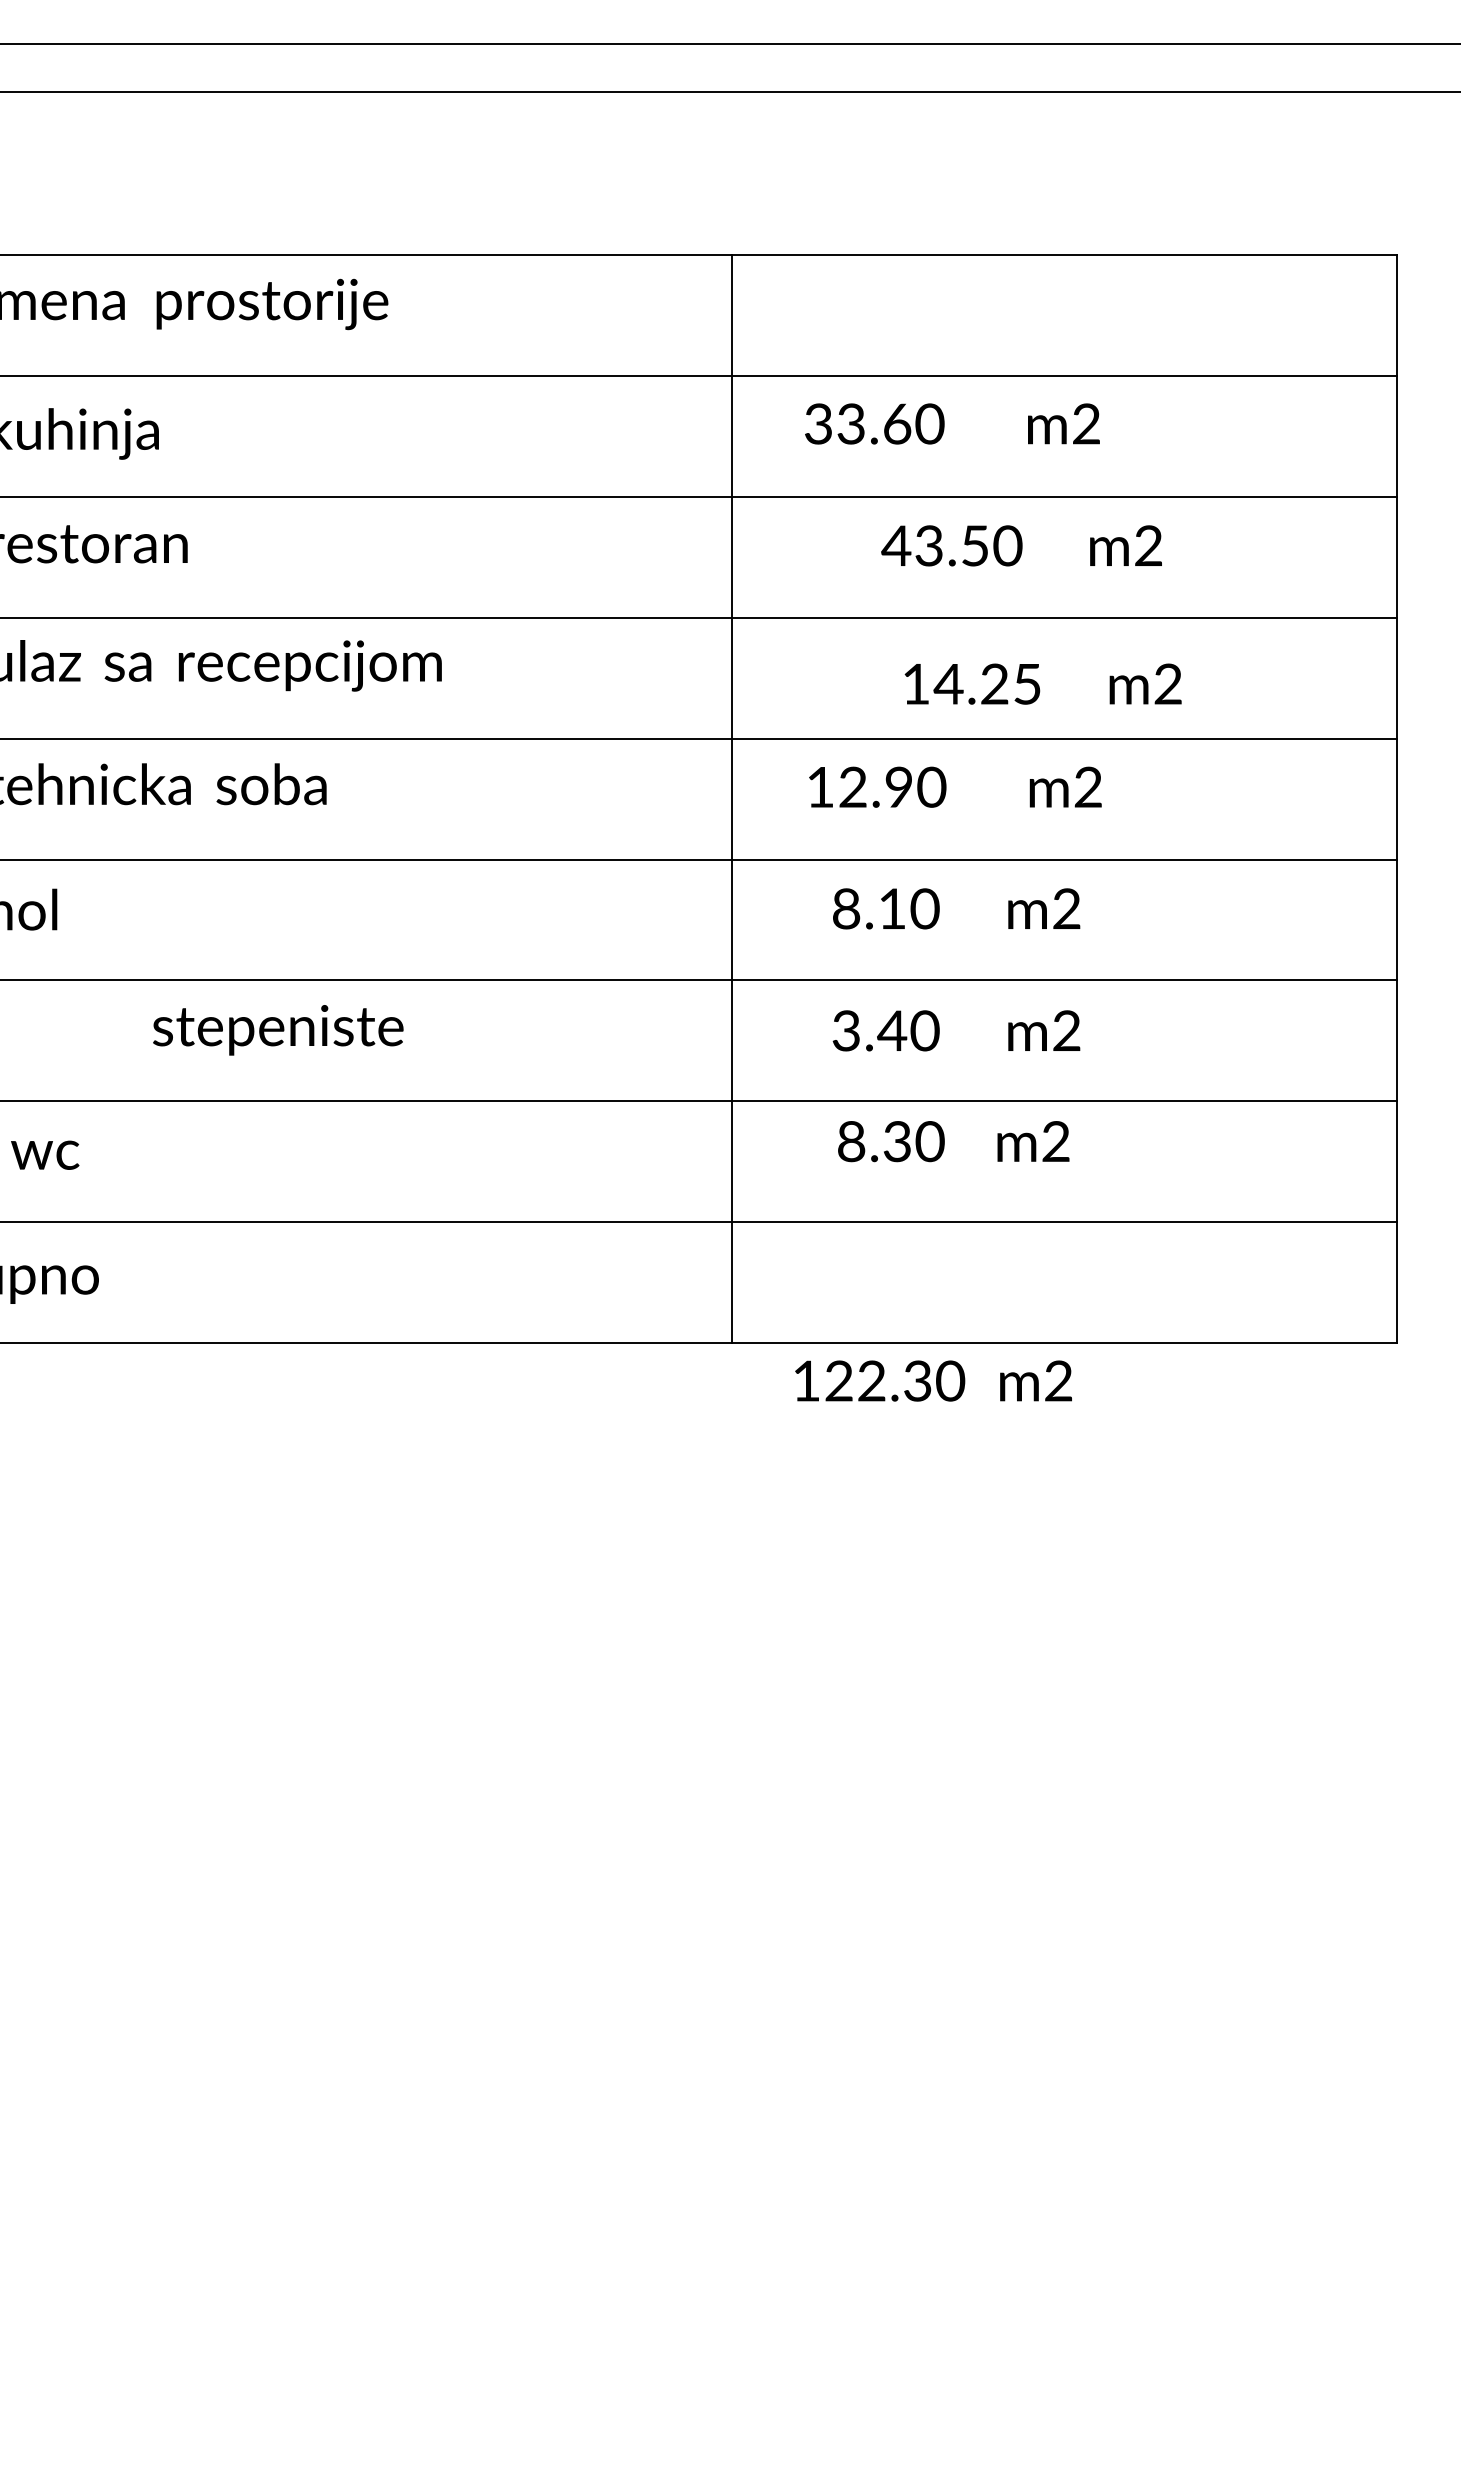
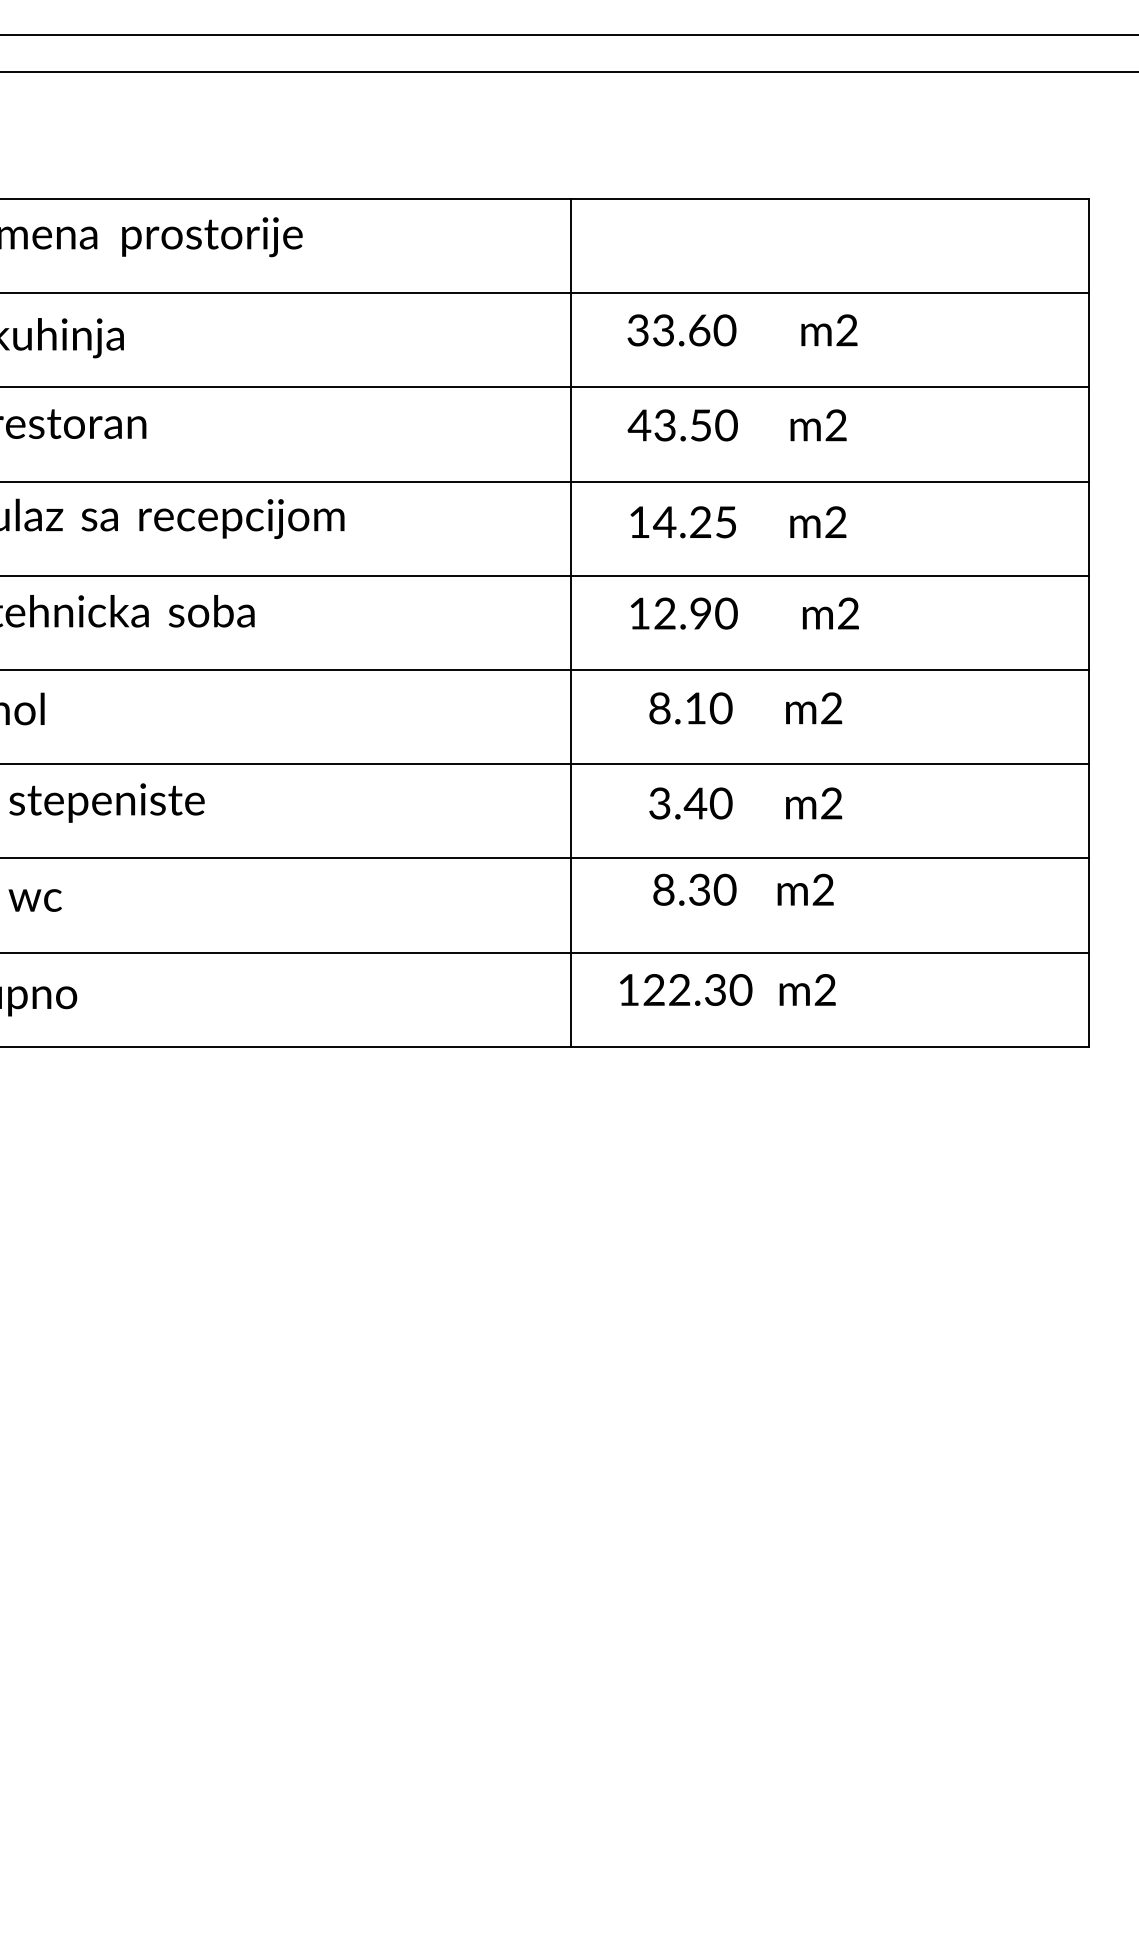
text: (1021, 545) -> (737, 425), moved
text: (1042, 683) -> (737, 521), moved
text: (278, 1030) -> (107, 803), moved
text: (933, 1380) -> (727, 989), moved

